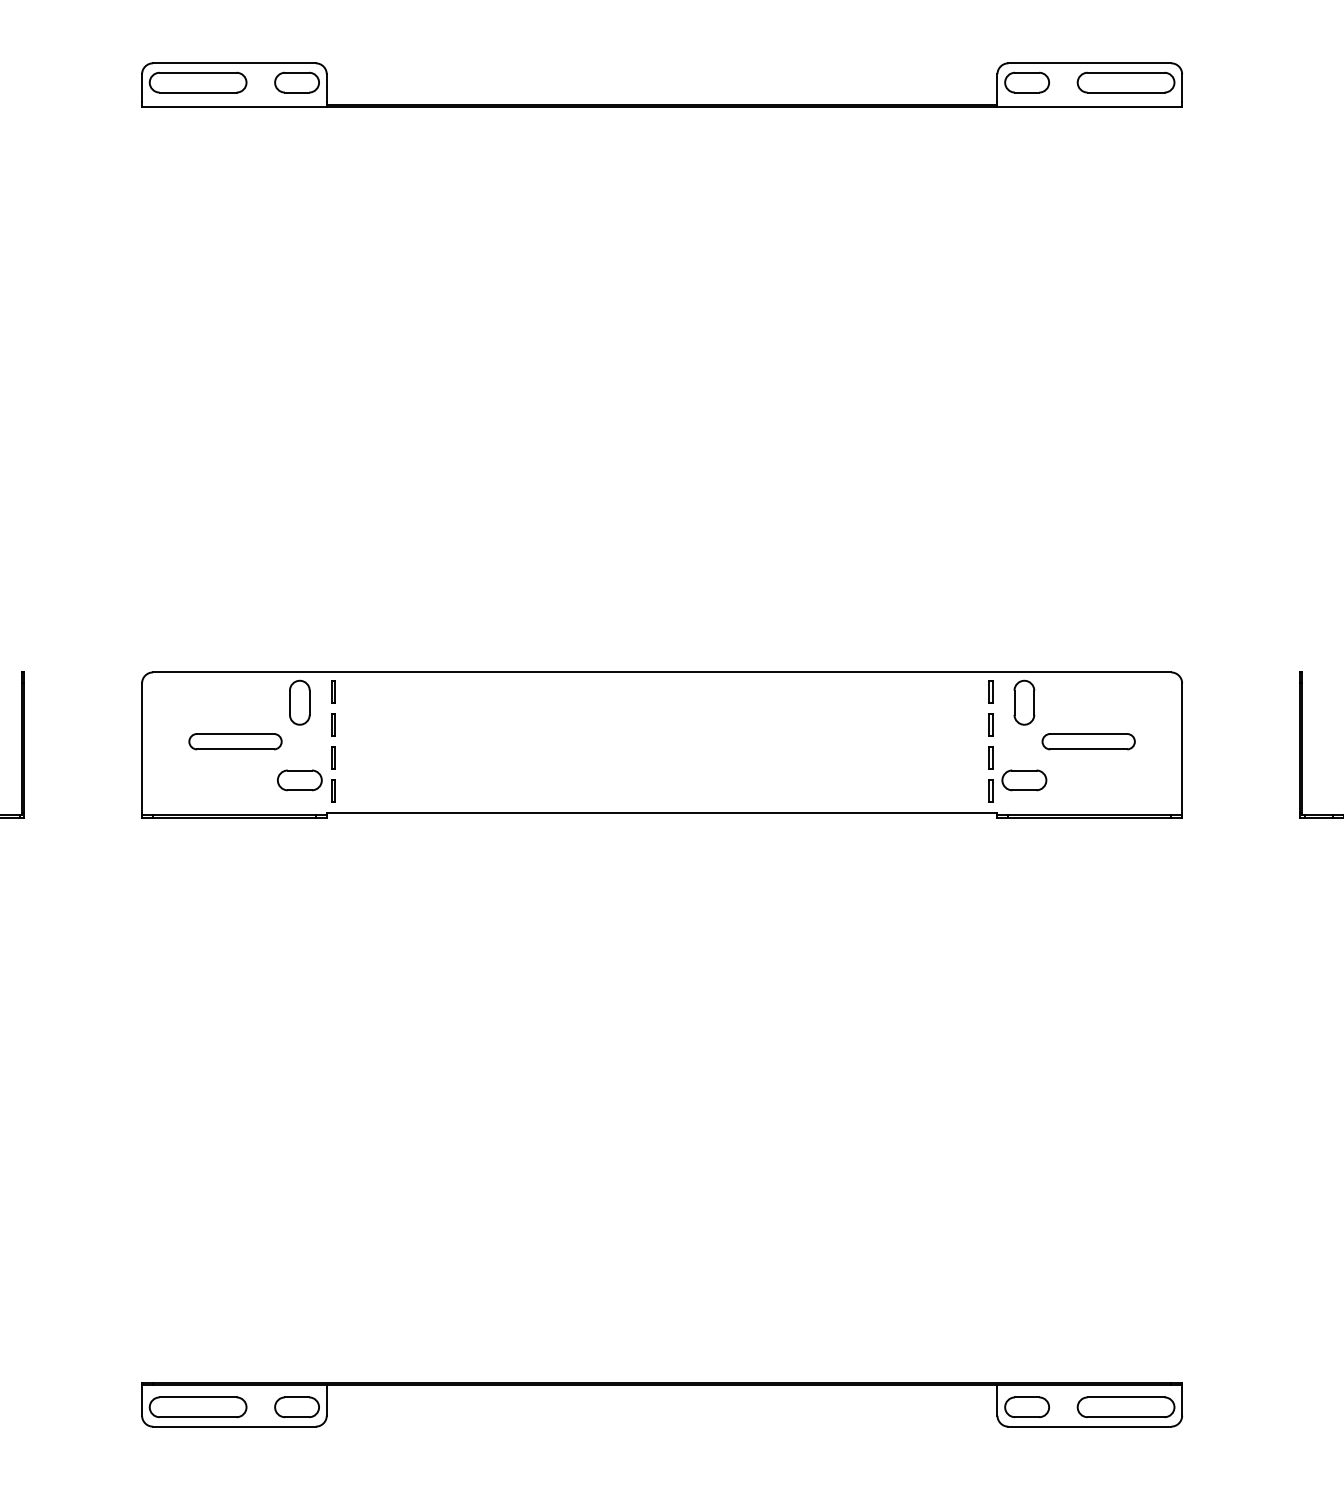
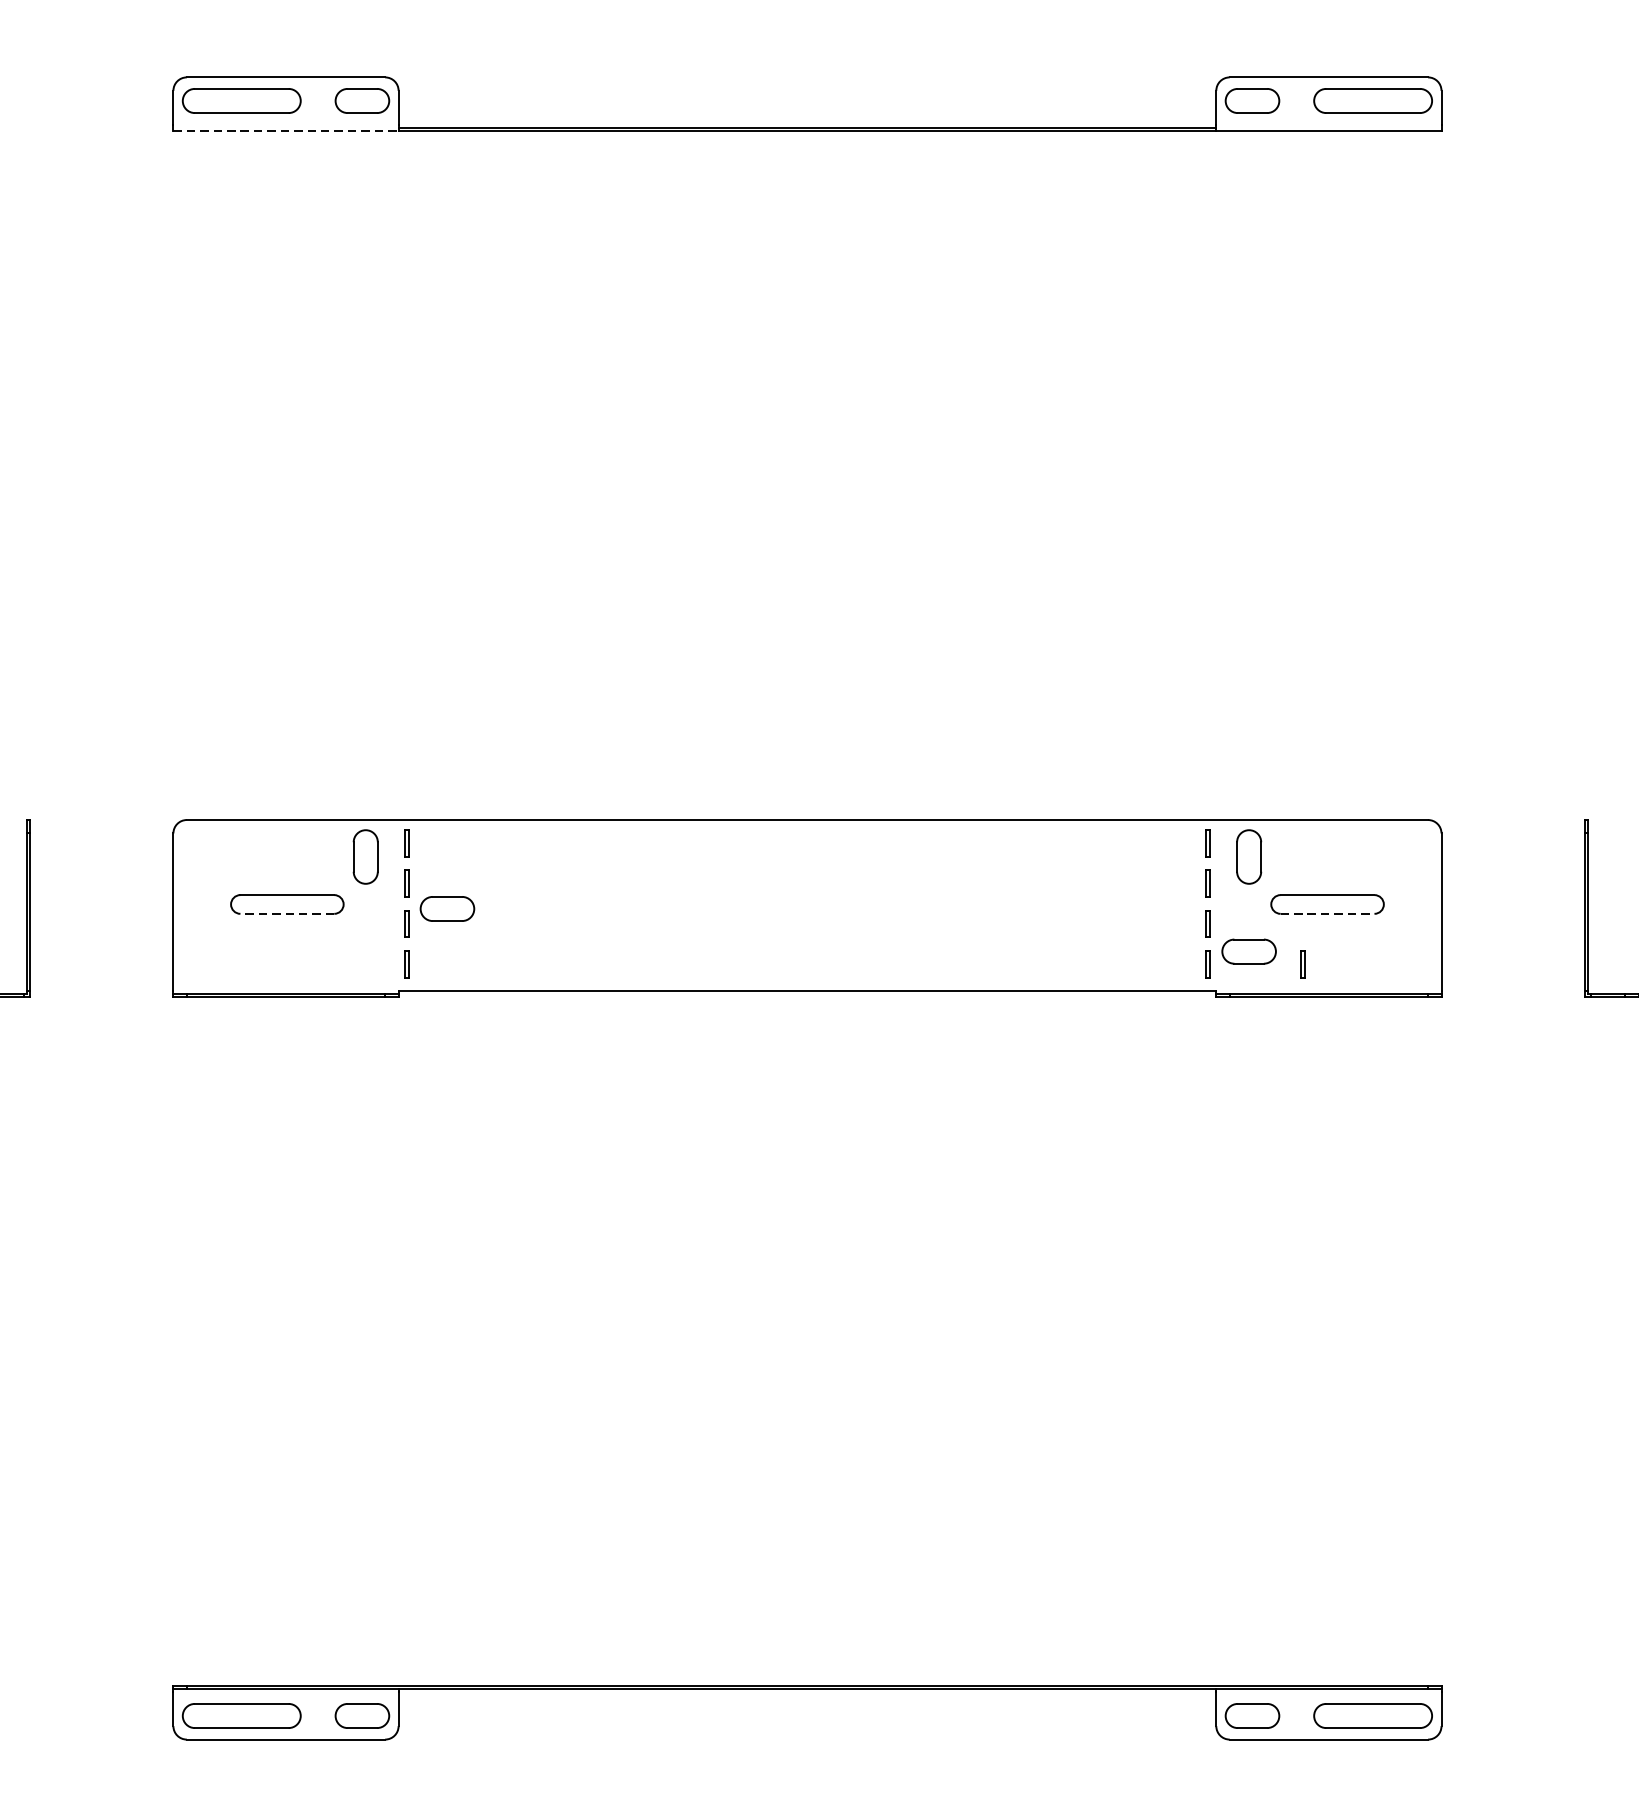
line: (234, 107) -> (286, 131), solid -> dashed
line: (235, 749) -> (287, 913), solid -> dashed
line: (1089, 749) -> (1328, 913), solid -> dashed
part: (299, 780) -> (447, 909), moved
part: (1068, 790) -> (1302, 963), added

